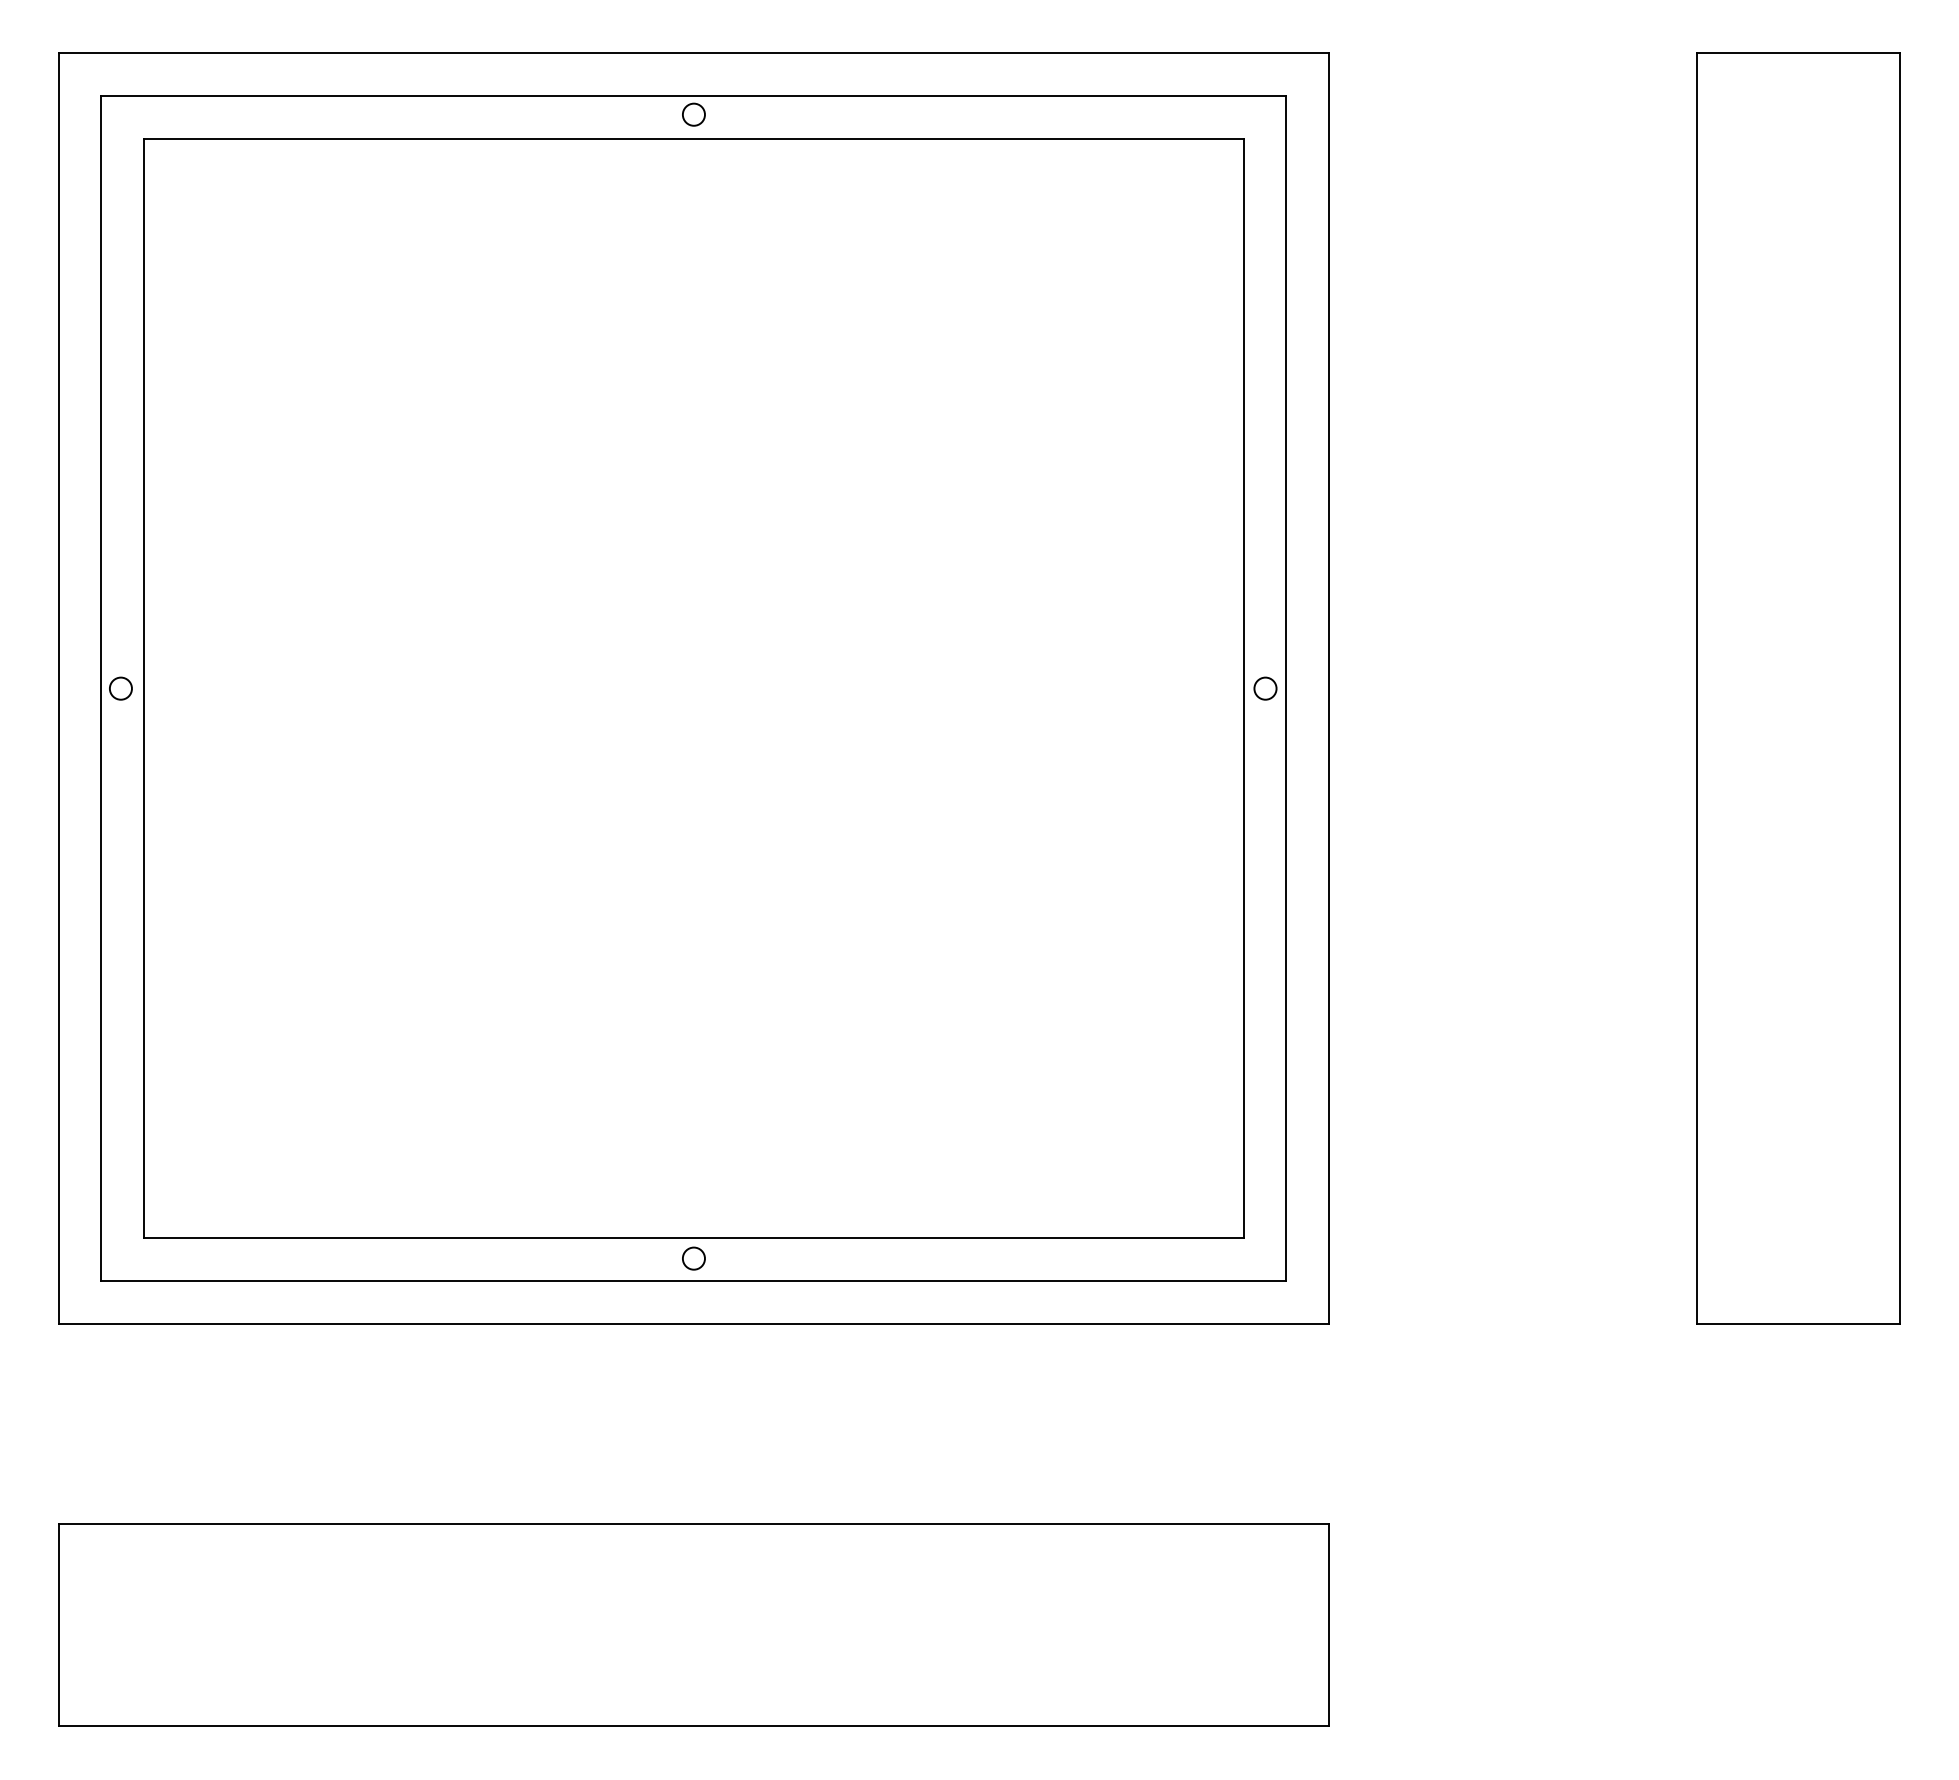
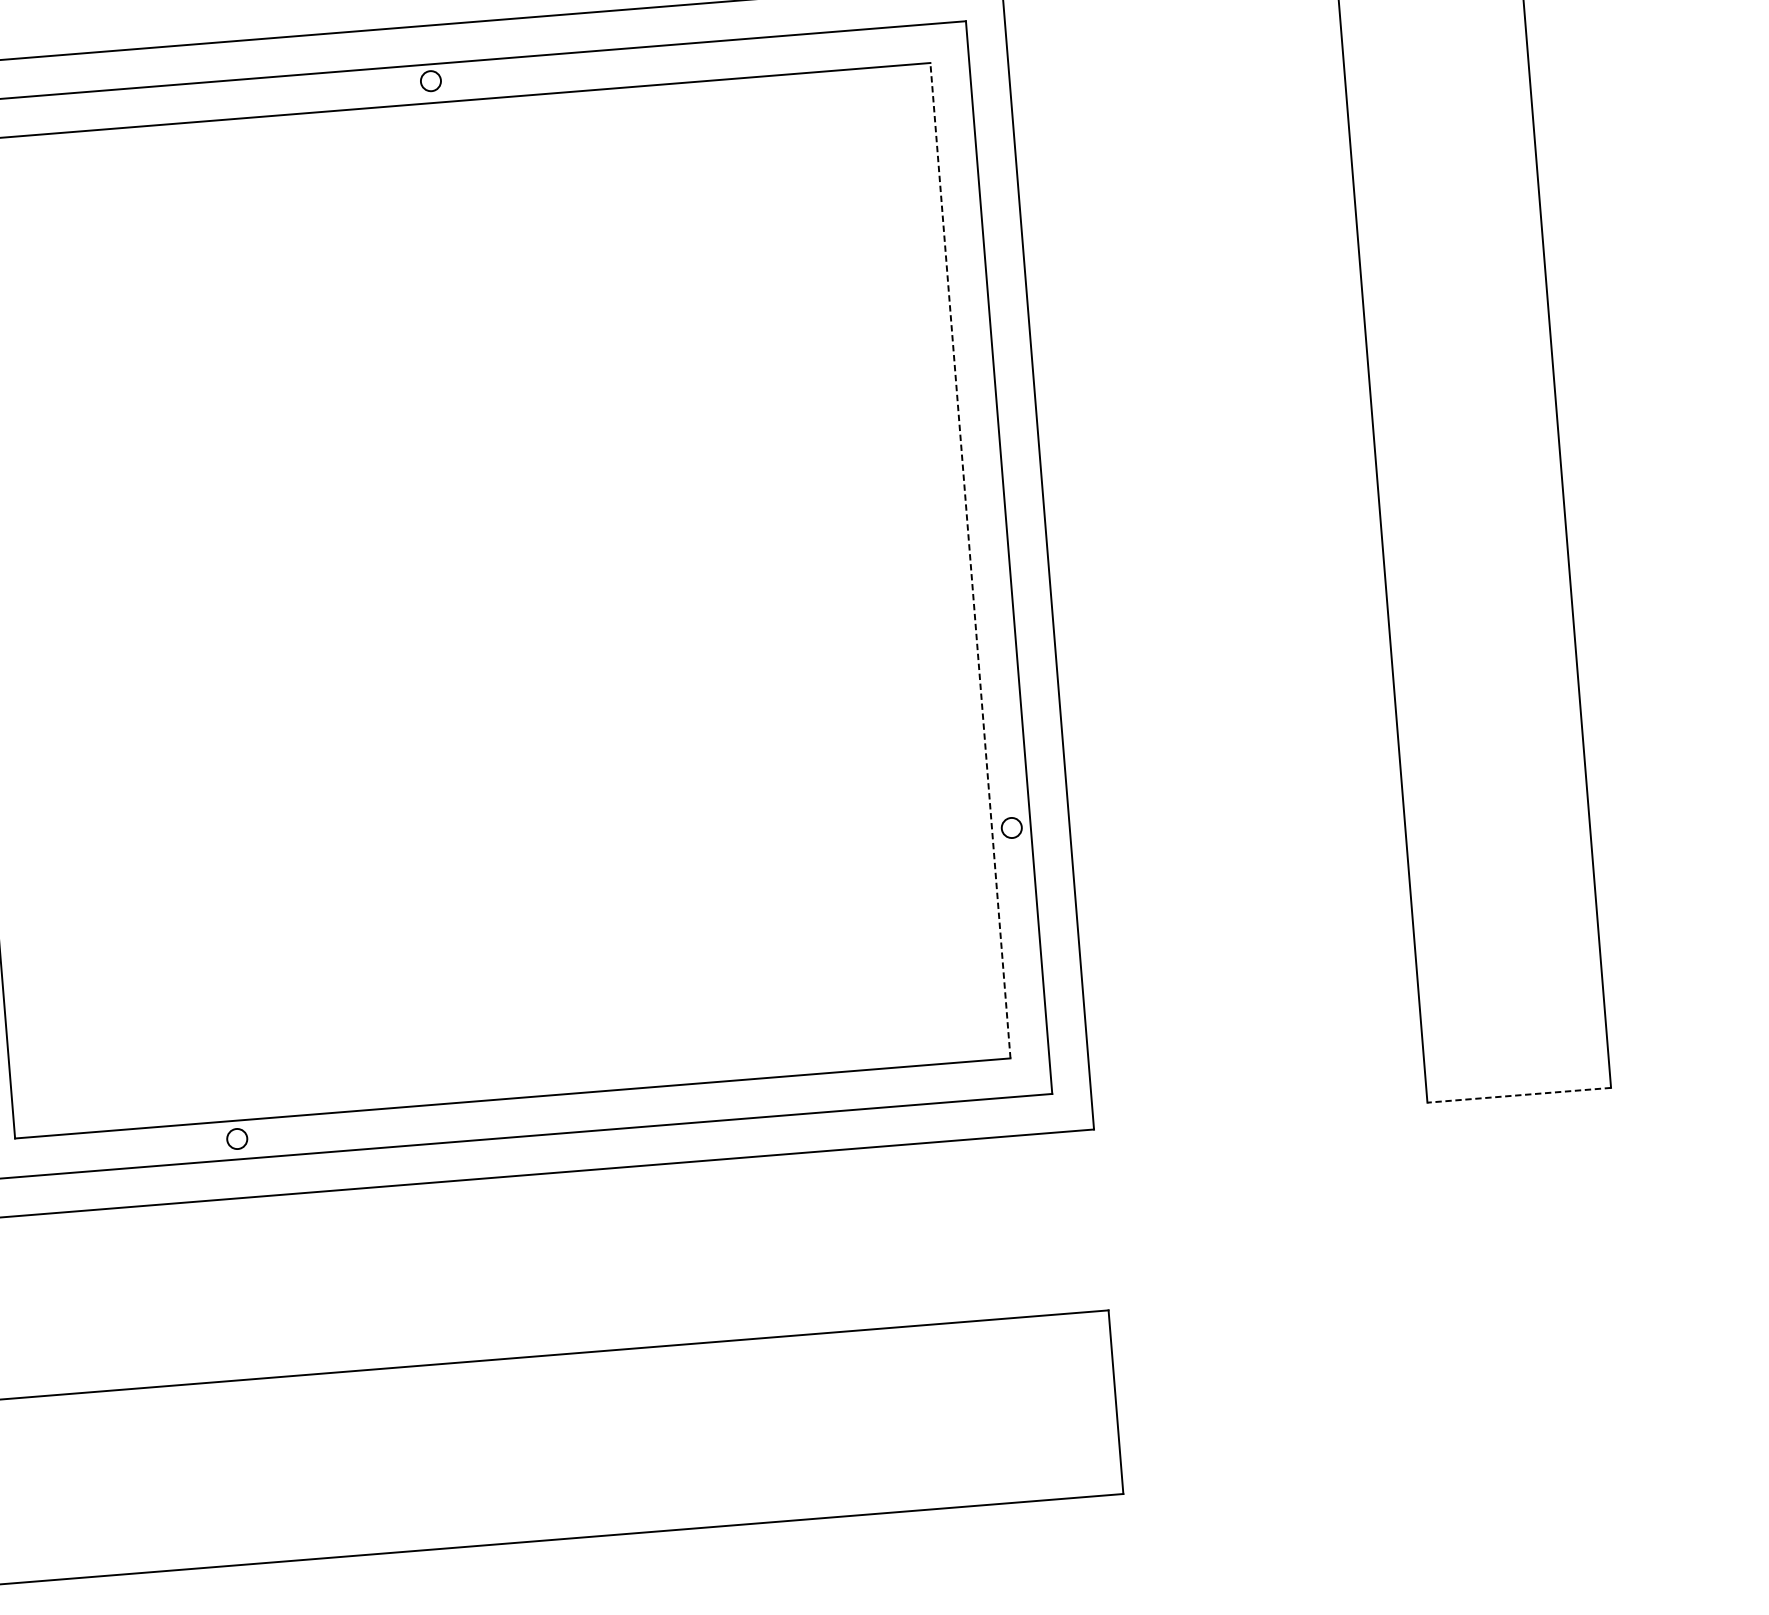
line: (1243, 688) -> (970, 560), solid -> dashed
circle: (1265, 688) -> (1011, 827), moved
circle: (693, 1258) -> (236, 1138), moved
line: (1798, 1323) -> (1518, 1094), solid -> dashed

